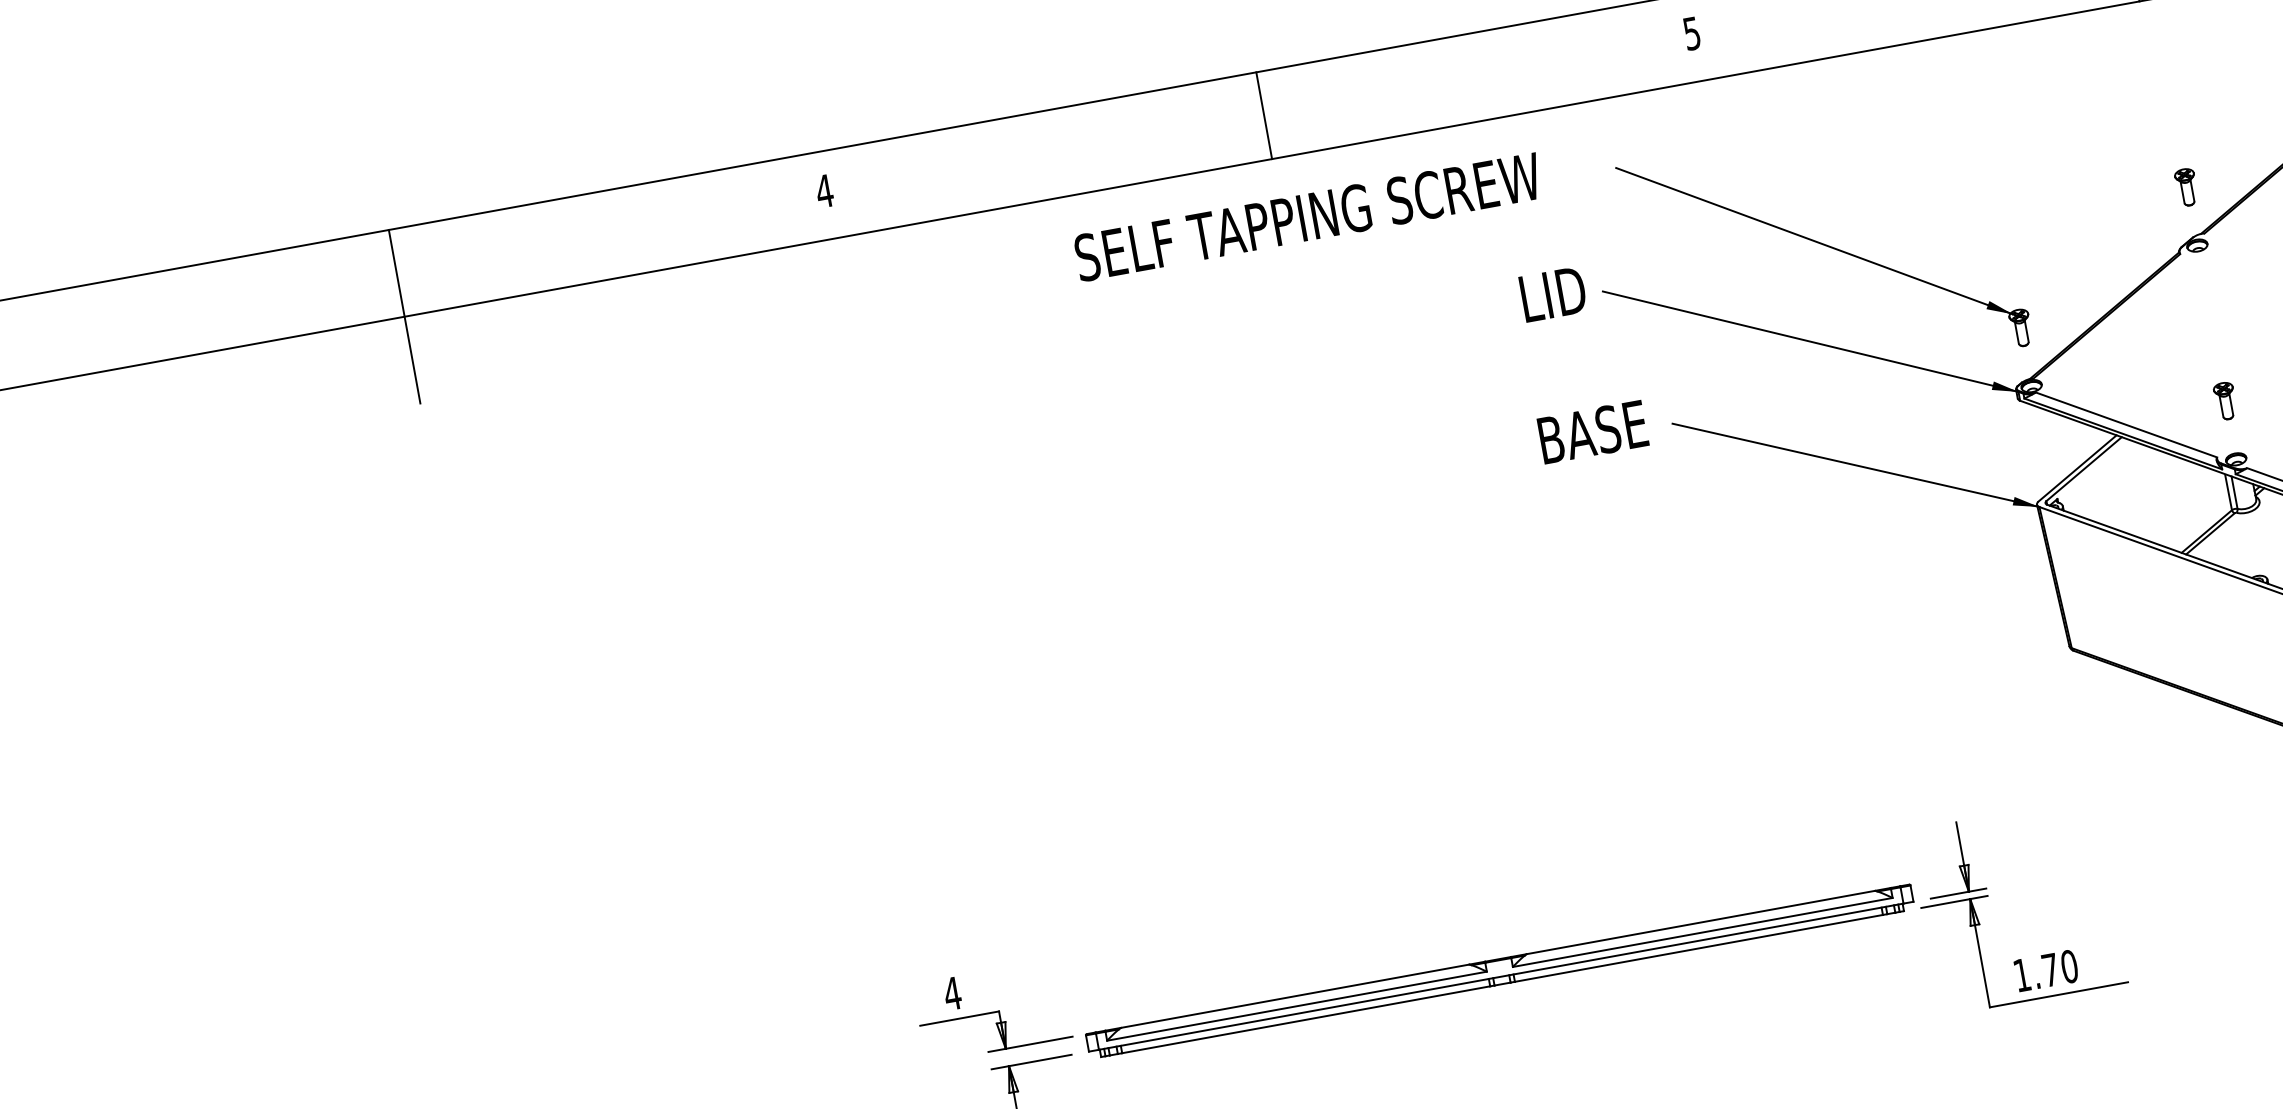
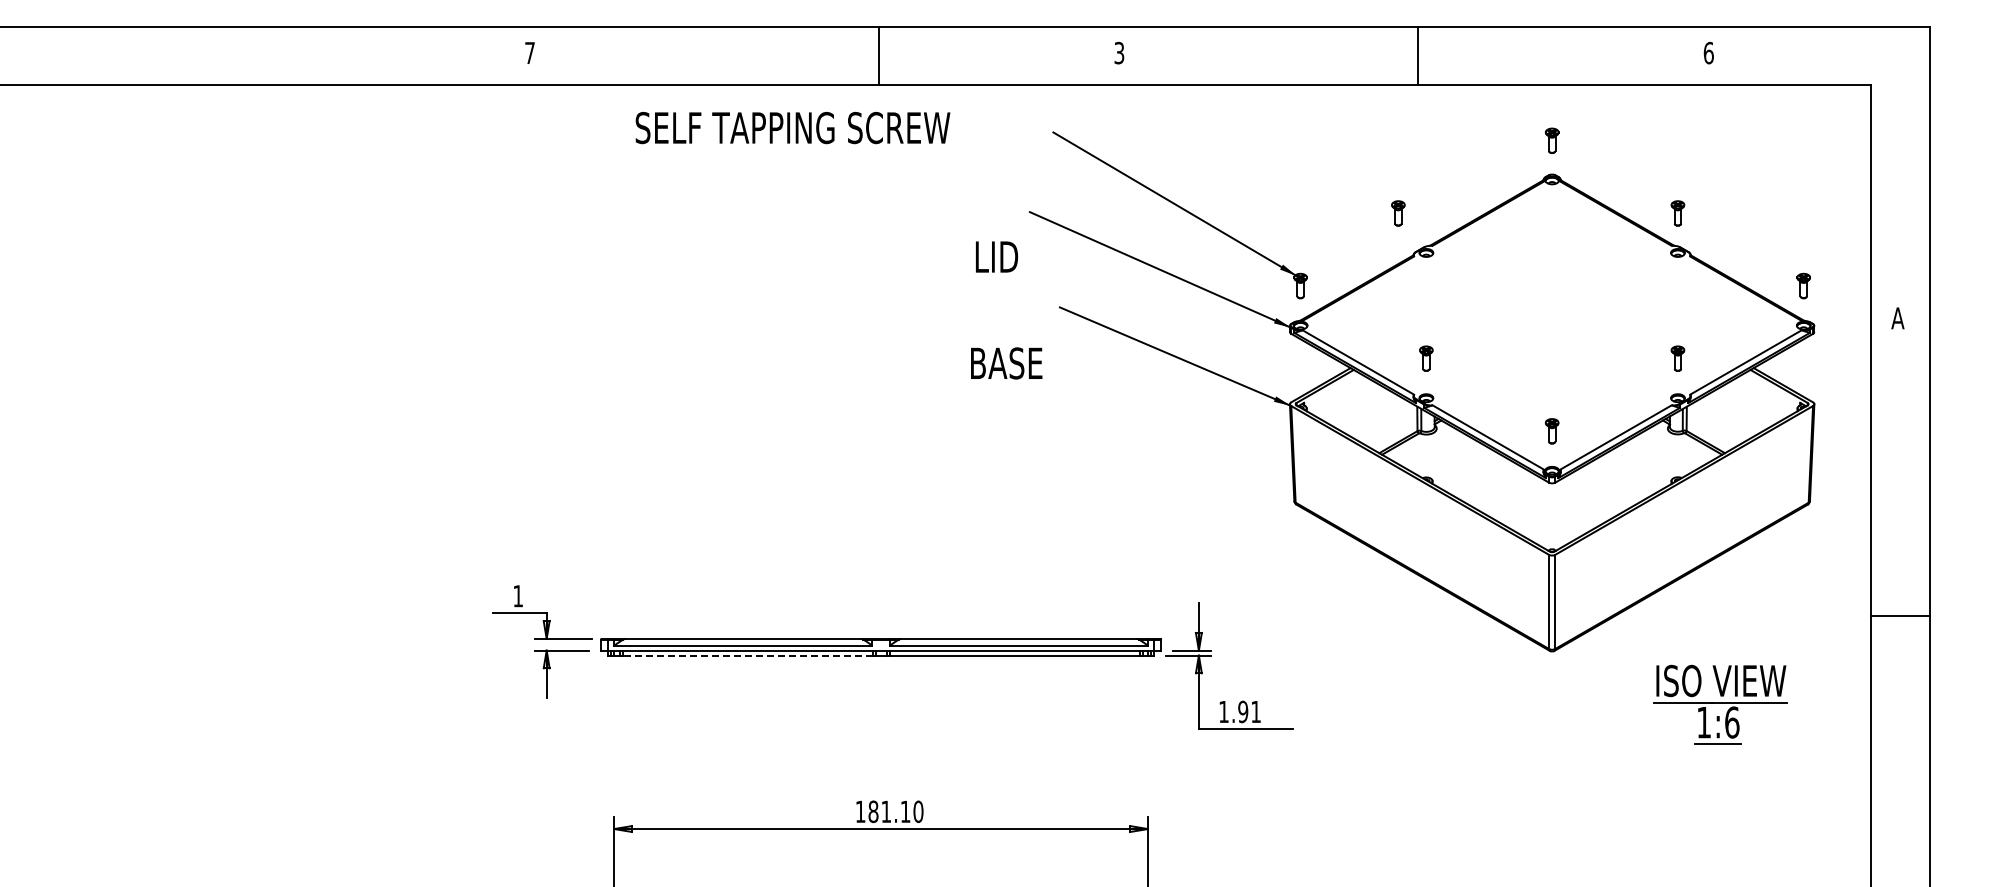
text: (1692, 32) -> (1119, 52), 5 -> 3
line: (1264, 114) -> (879, 55), moved
part: (2186, 187) -> (1398, 213), moved
text: (823, 190) -> (529, 52), 4 -> 7
text: (1307, 216) -> (792, 127), moved
text: (1553, 293) -> (997, 256), moved
line: (404, 316) -> (238, 85), removed
text: (1592, 432) -> (1006, 363), moved
text: (2059, 967) -> (1249, 711), 1.70 -> 1.91
text: (951, 994) -> (517, 596), 4 -> 1
line: (1305, 1019) -> (747, 655), solid -> dashed

